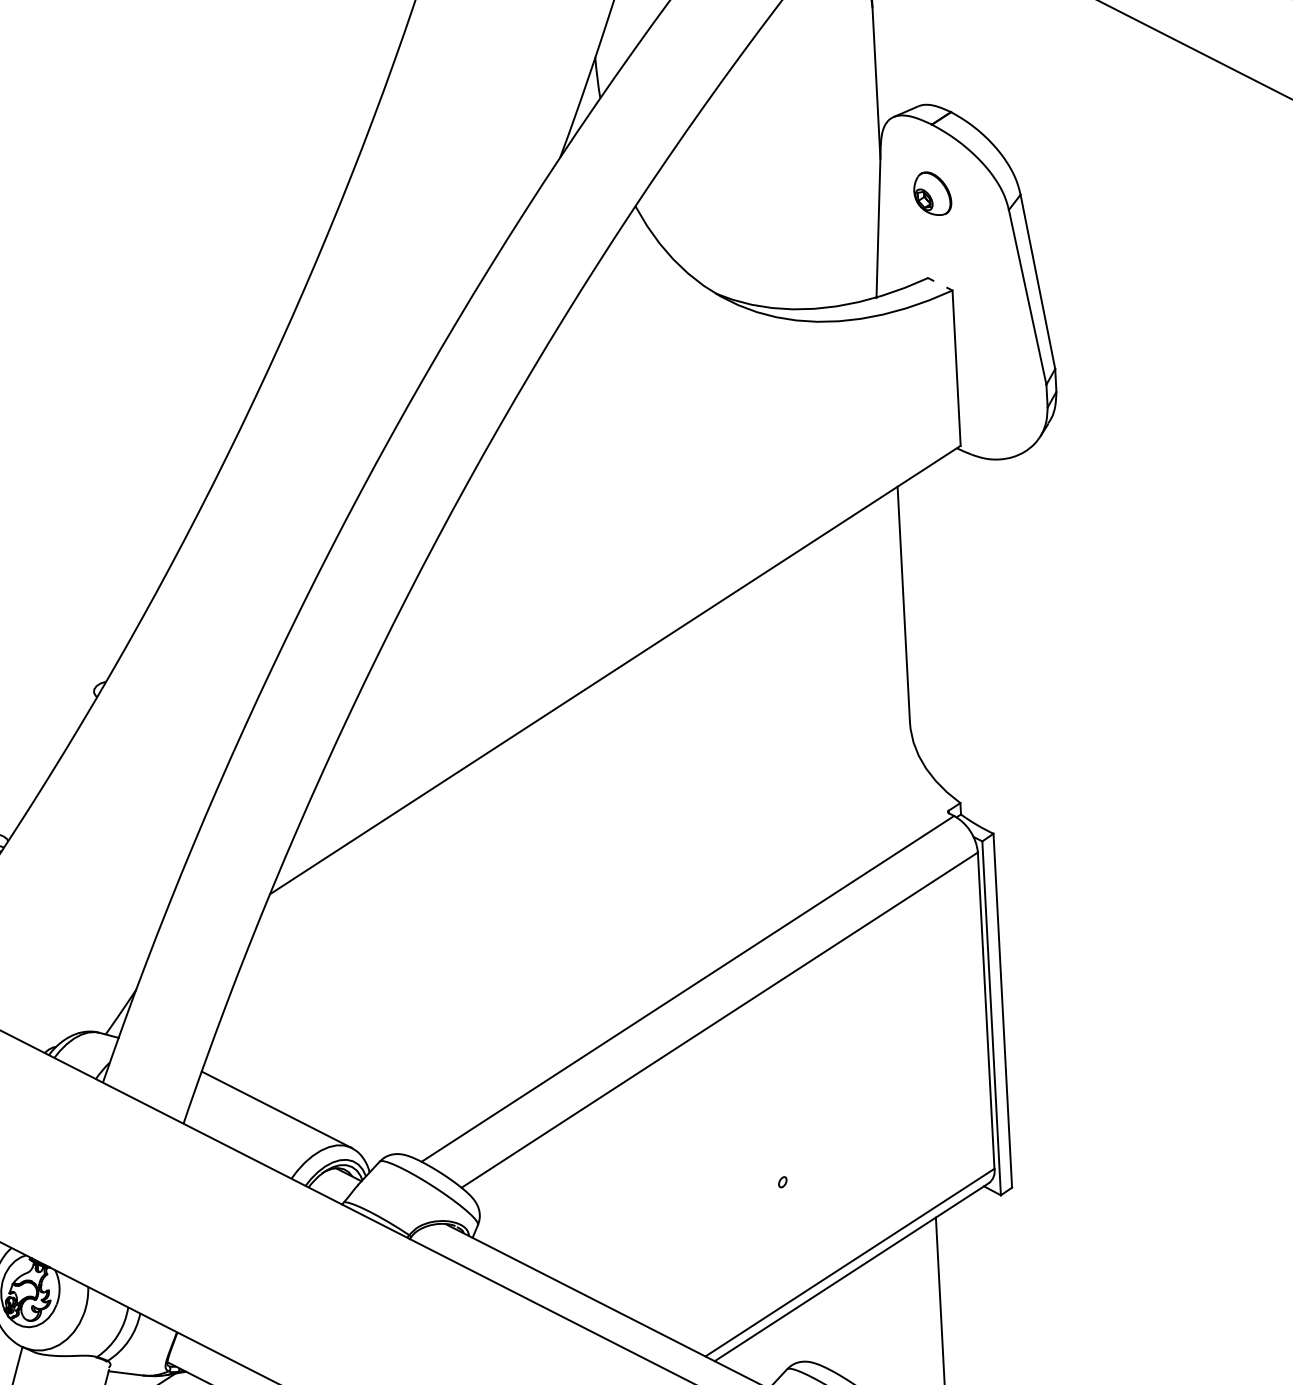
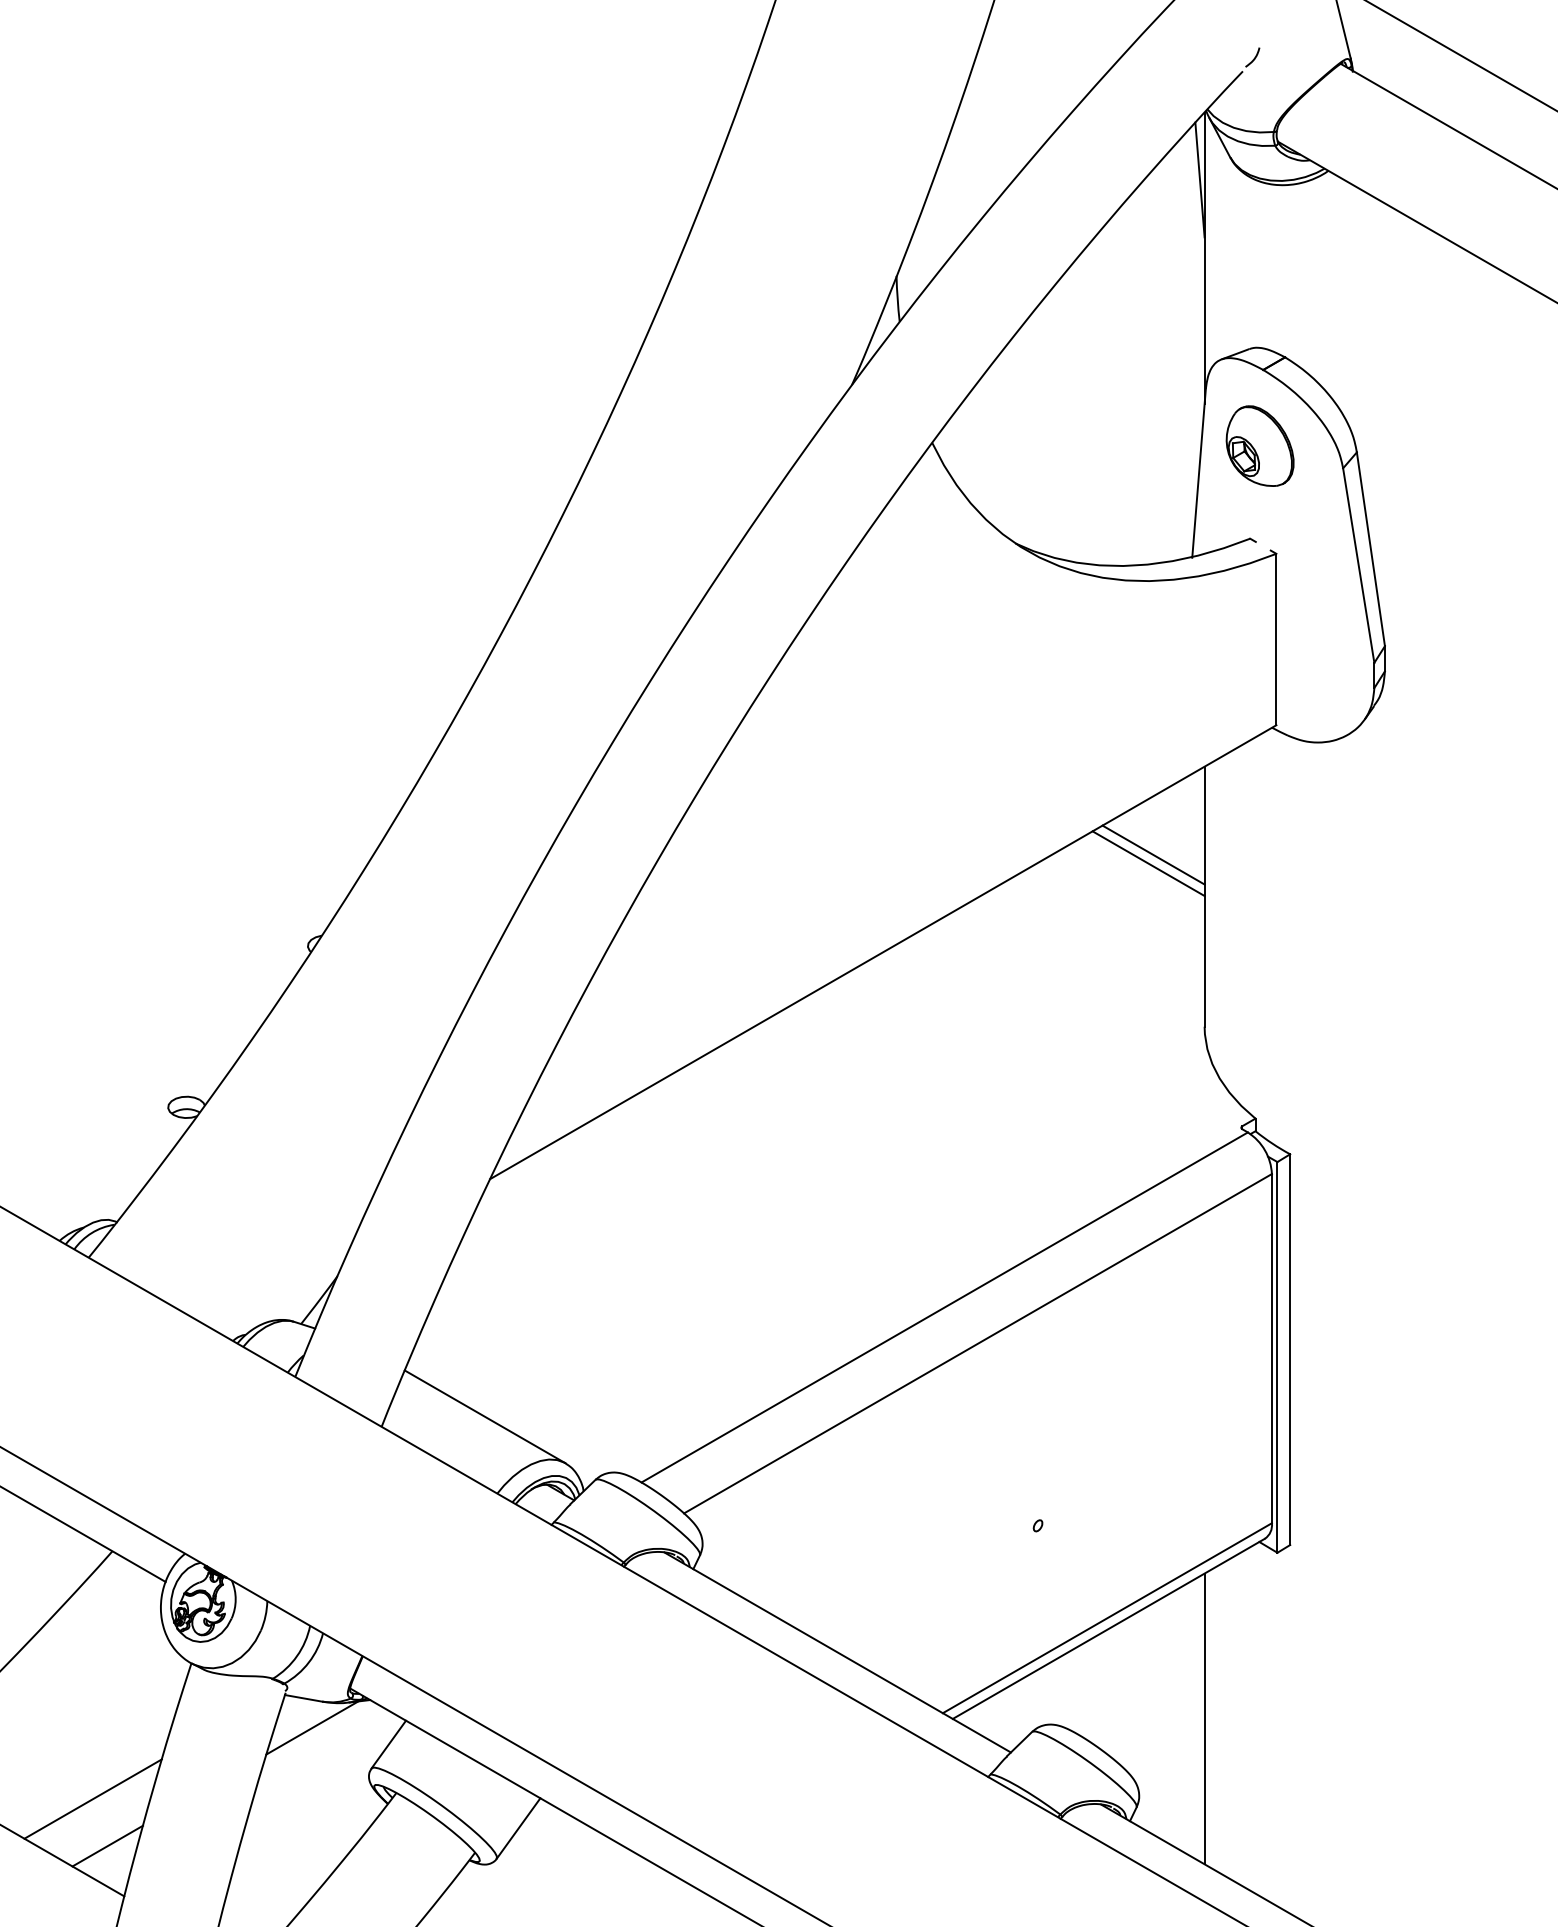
part: (932, 193) -> (1259, 445), size x1.67
line: (855, 568) -> (1153, 854), added
line: (851, 577) -> (1148, 863), added

